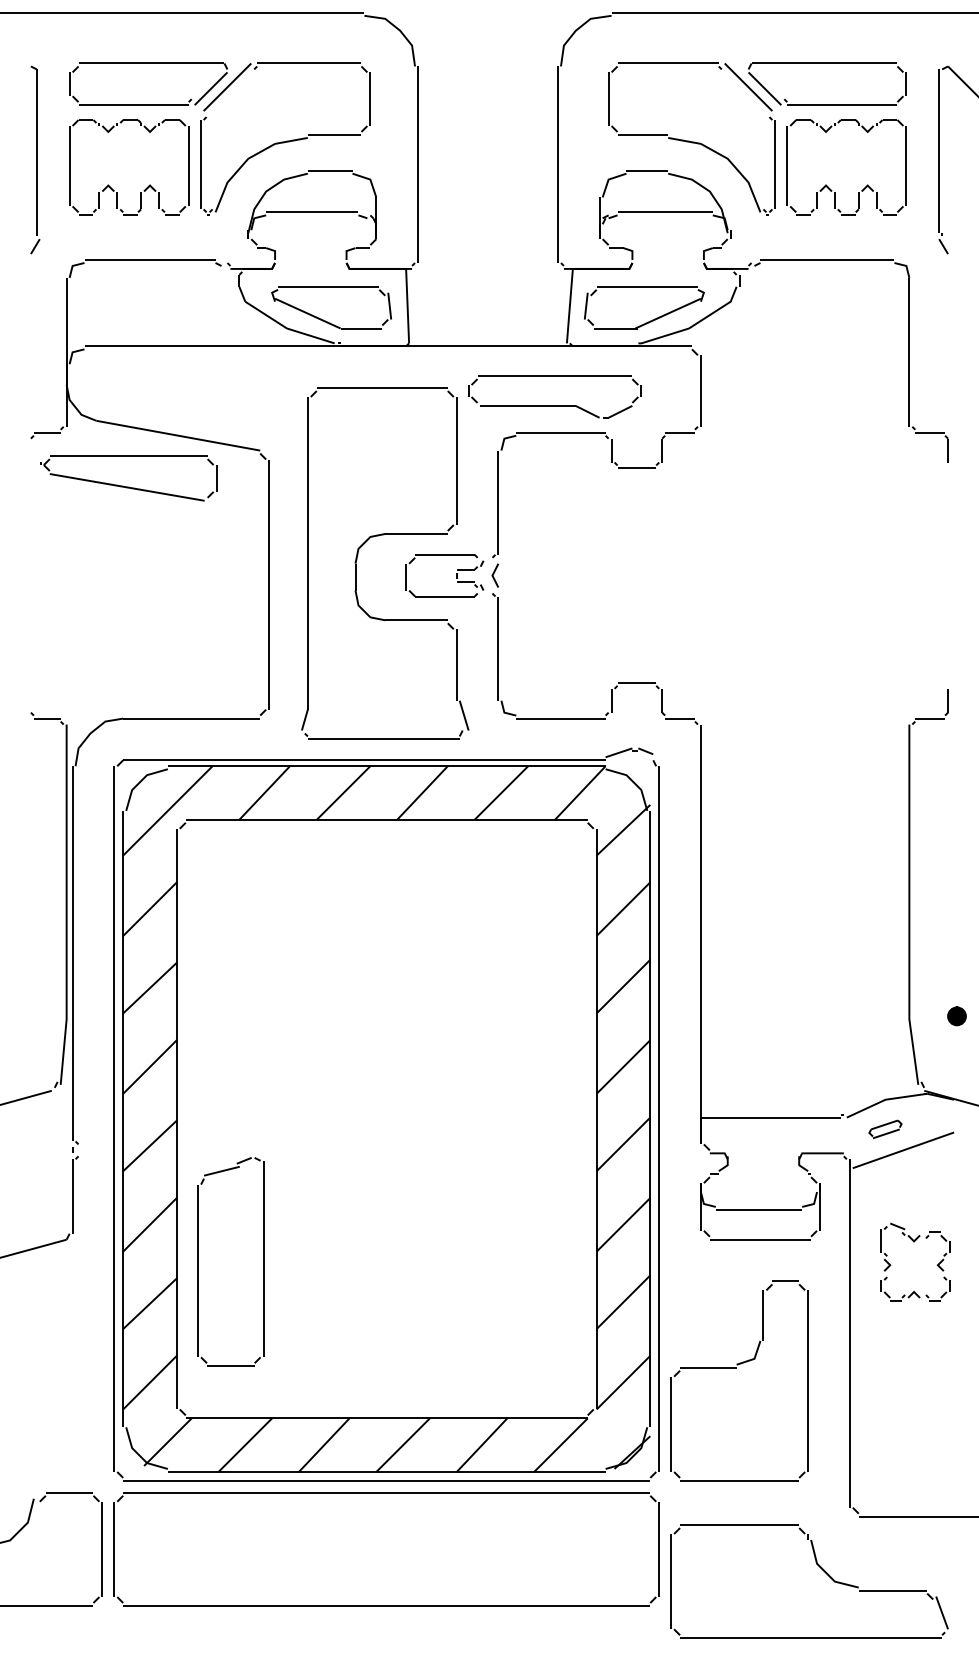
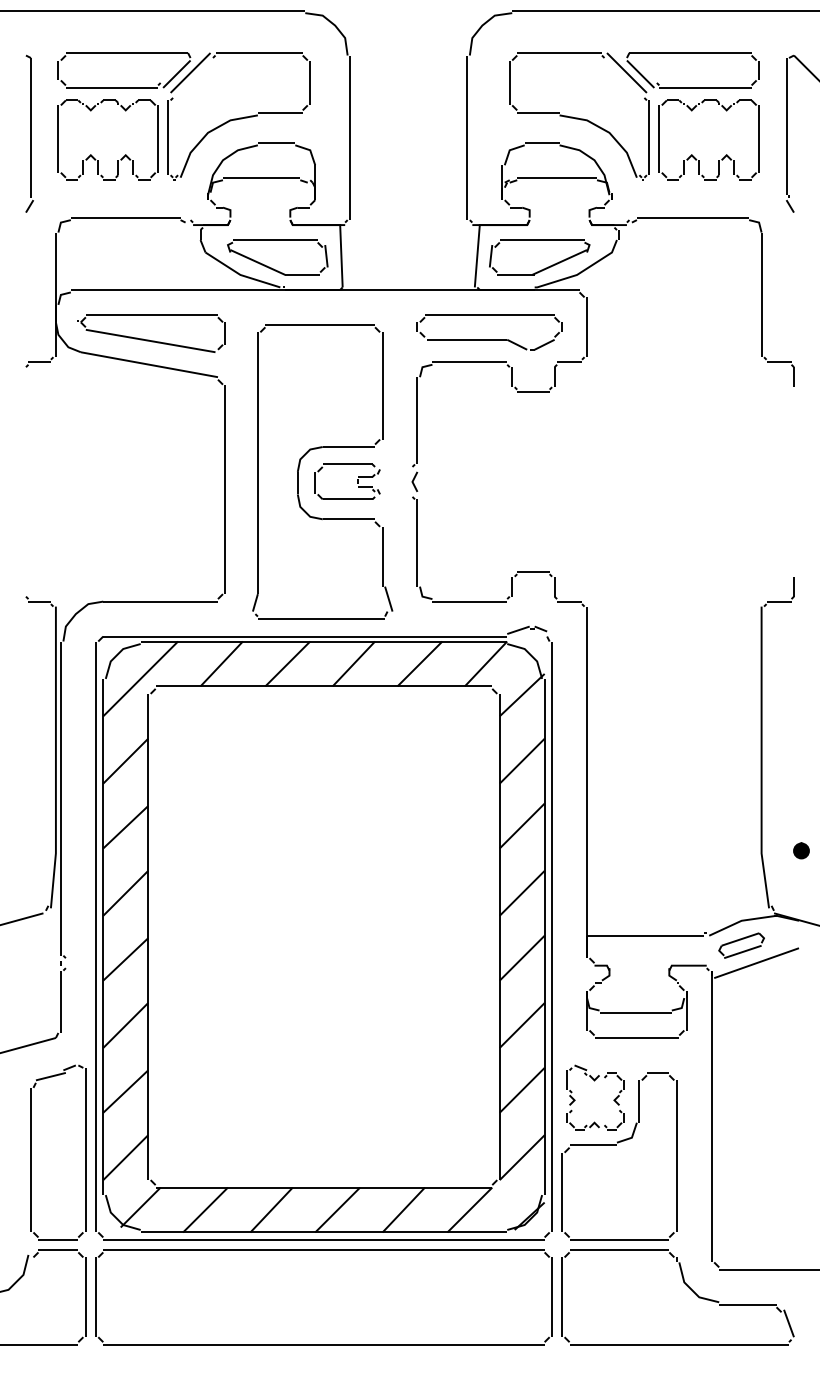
part: (554, 405) -> (489, 339), moved
part: (125, 485) -> (149, 339), moved
part: (456, 575) -> (357, 481), moved
part: (885, 1129) -> (741, 945), size x1.67
part: (914, 1242) -> (594, 1081), moved
part: (198, 1261) -> (31, 1152), moved
part: (820, 1568) -> (687, 1286), moved

